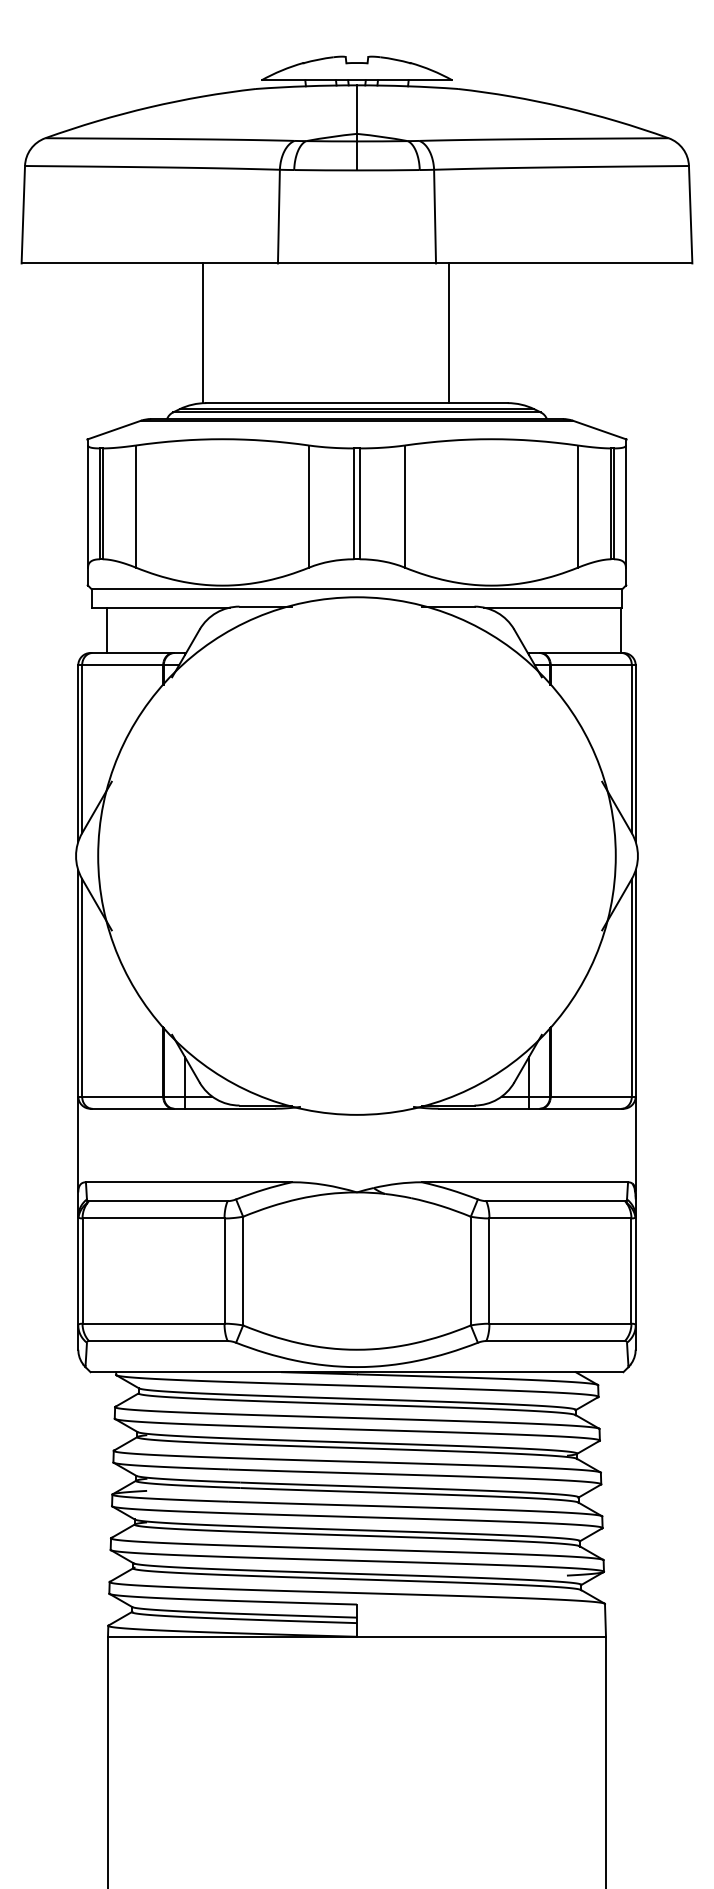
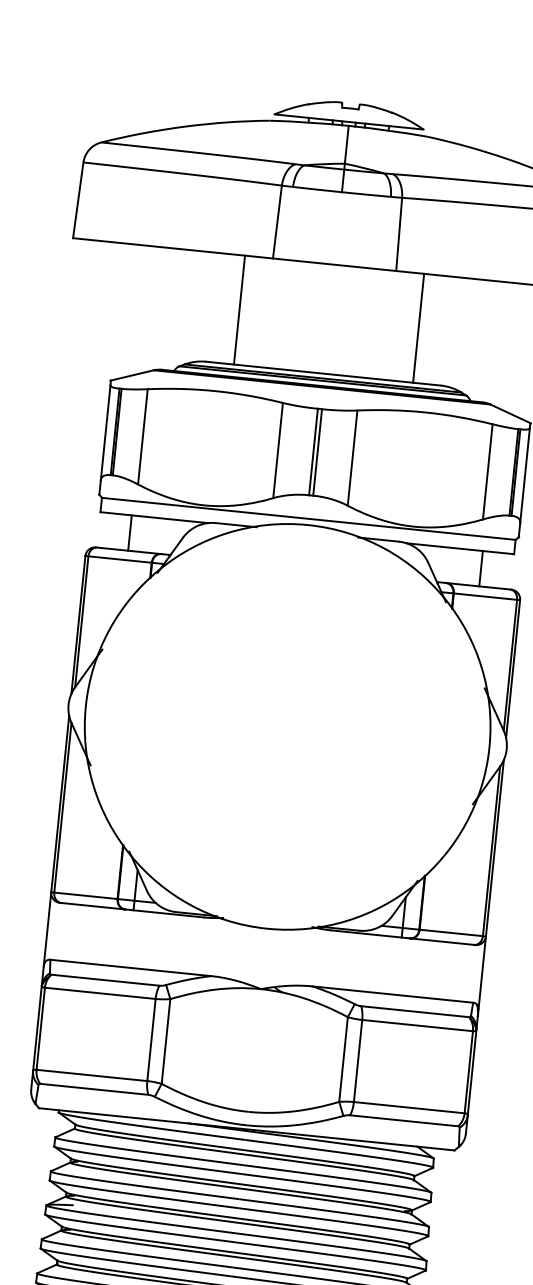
line: (203, 333) -> (239, 310), moved
line: (448, 333) -> (418, 328), moved
line: (106, 630) -> (129, 533), moved
line: (621, 630) -> (481, 568), moved

